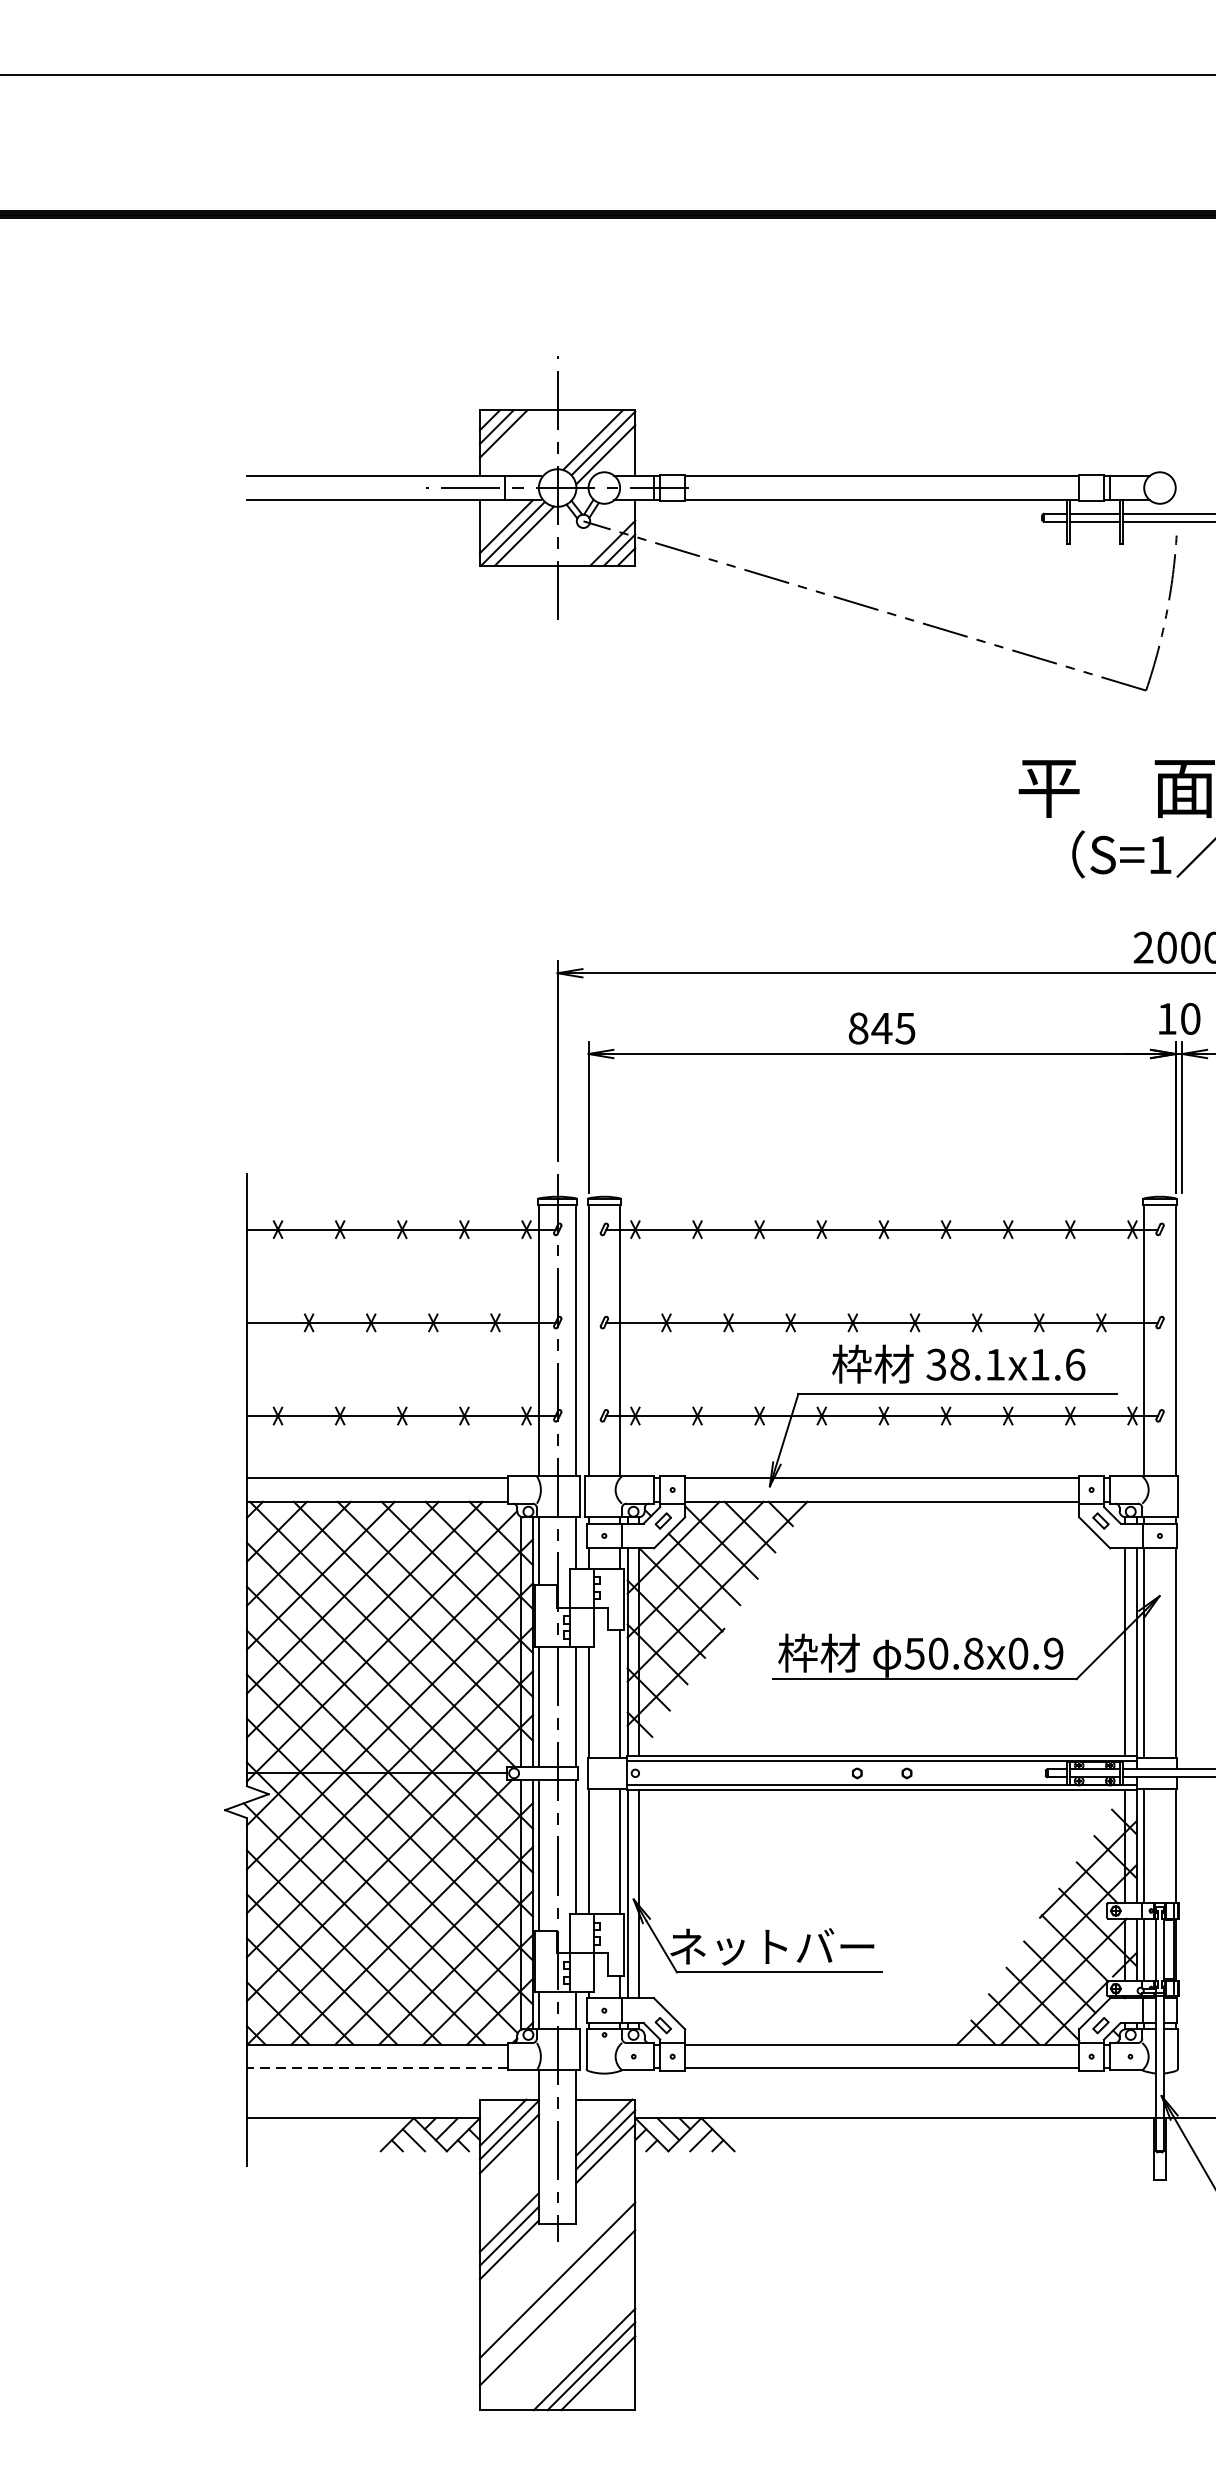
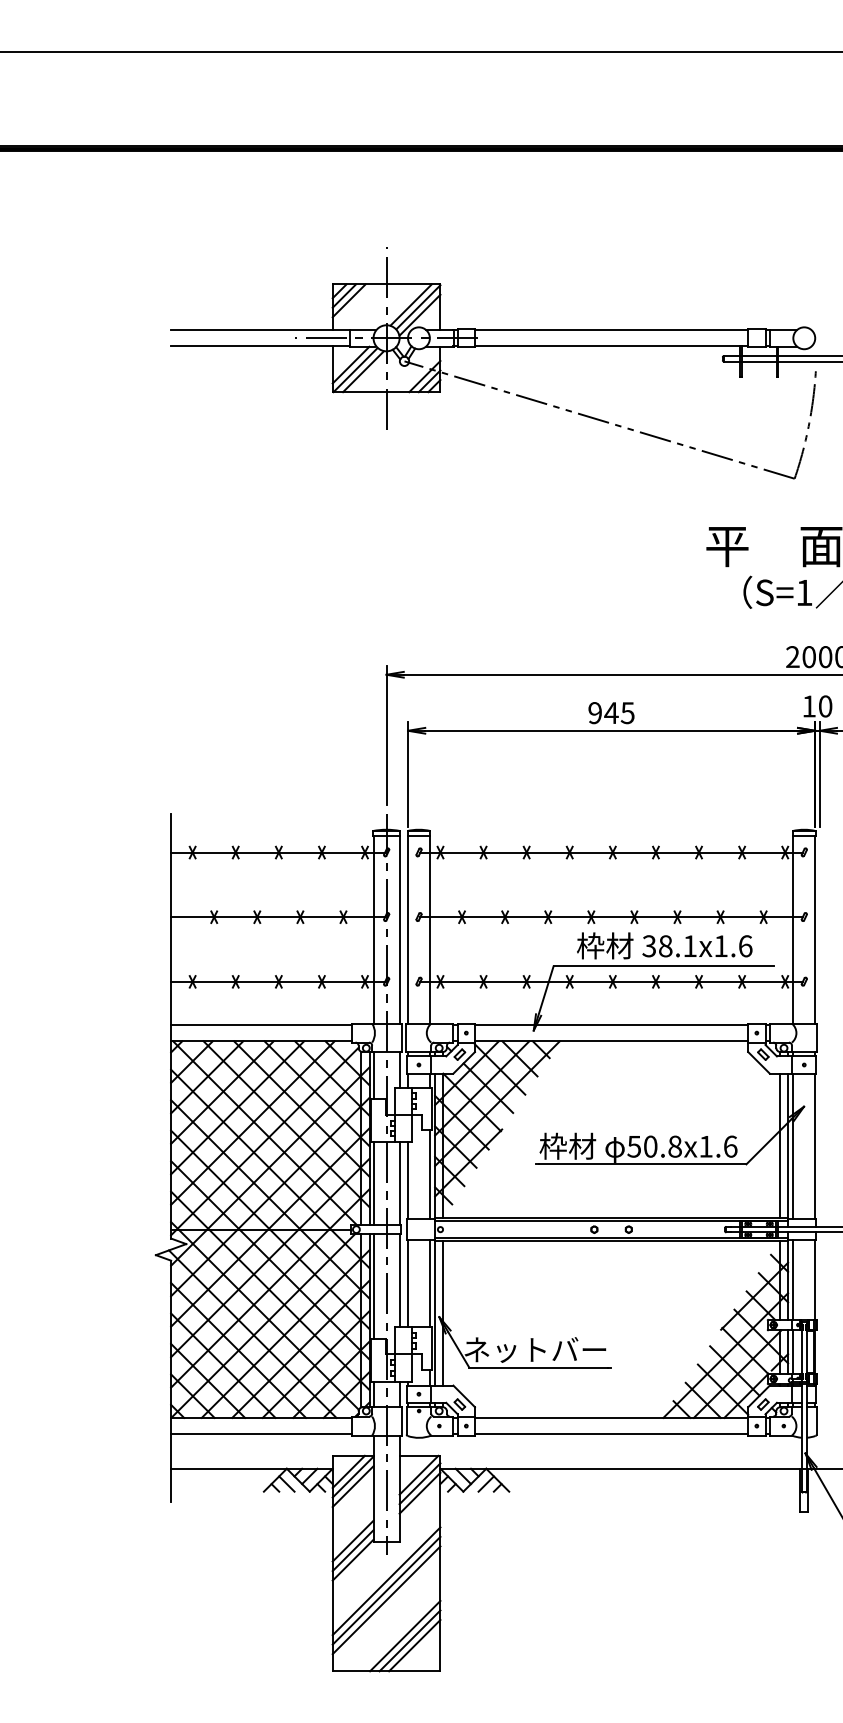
text: (858, 1029) -> (595, 713), 845 -> 945
text: (1036, 1653) -> (718, 1146), 50.8x0.9 -> 50.8x1.6
line: (377, 2068) -> (261, 1434), dashed -> solid
line: (557, 2293) -> (386, 1590), added

